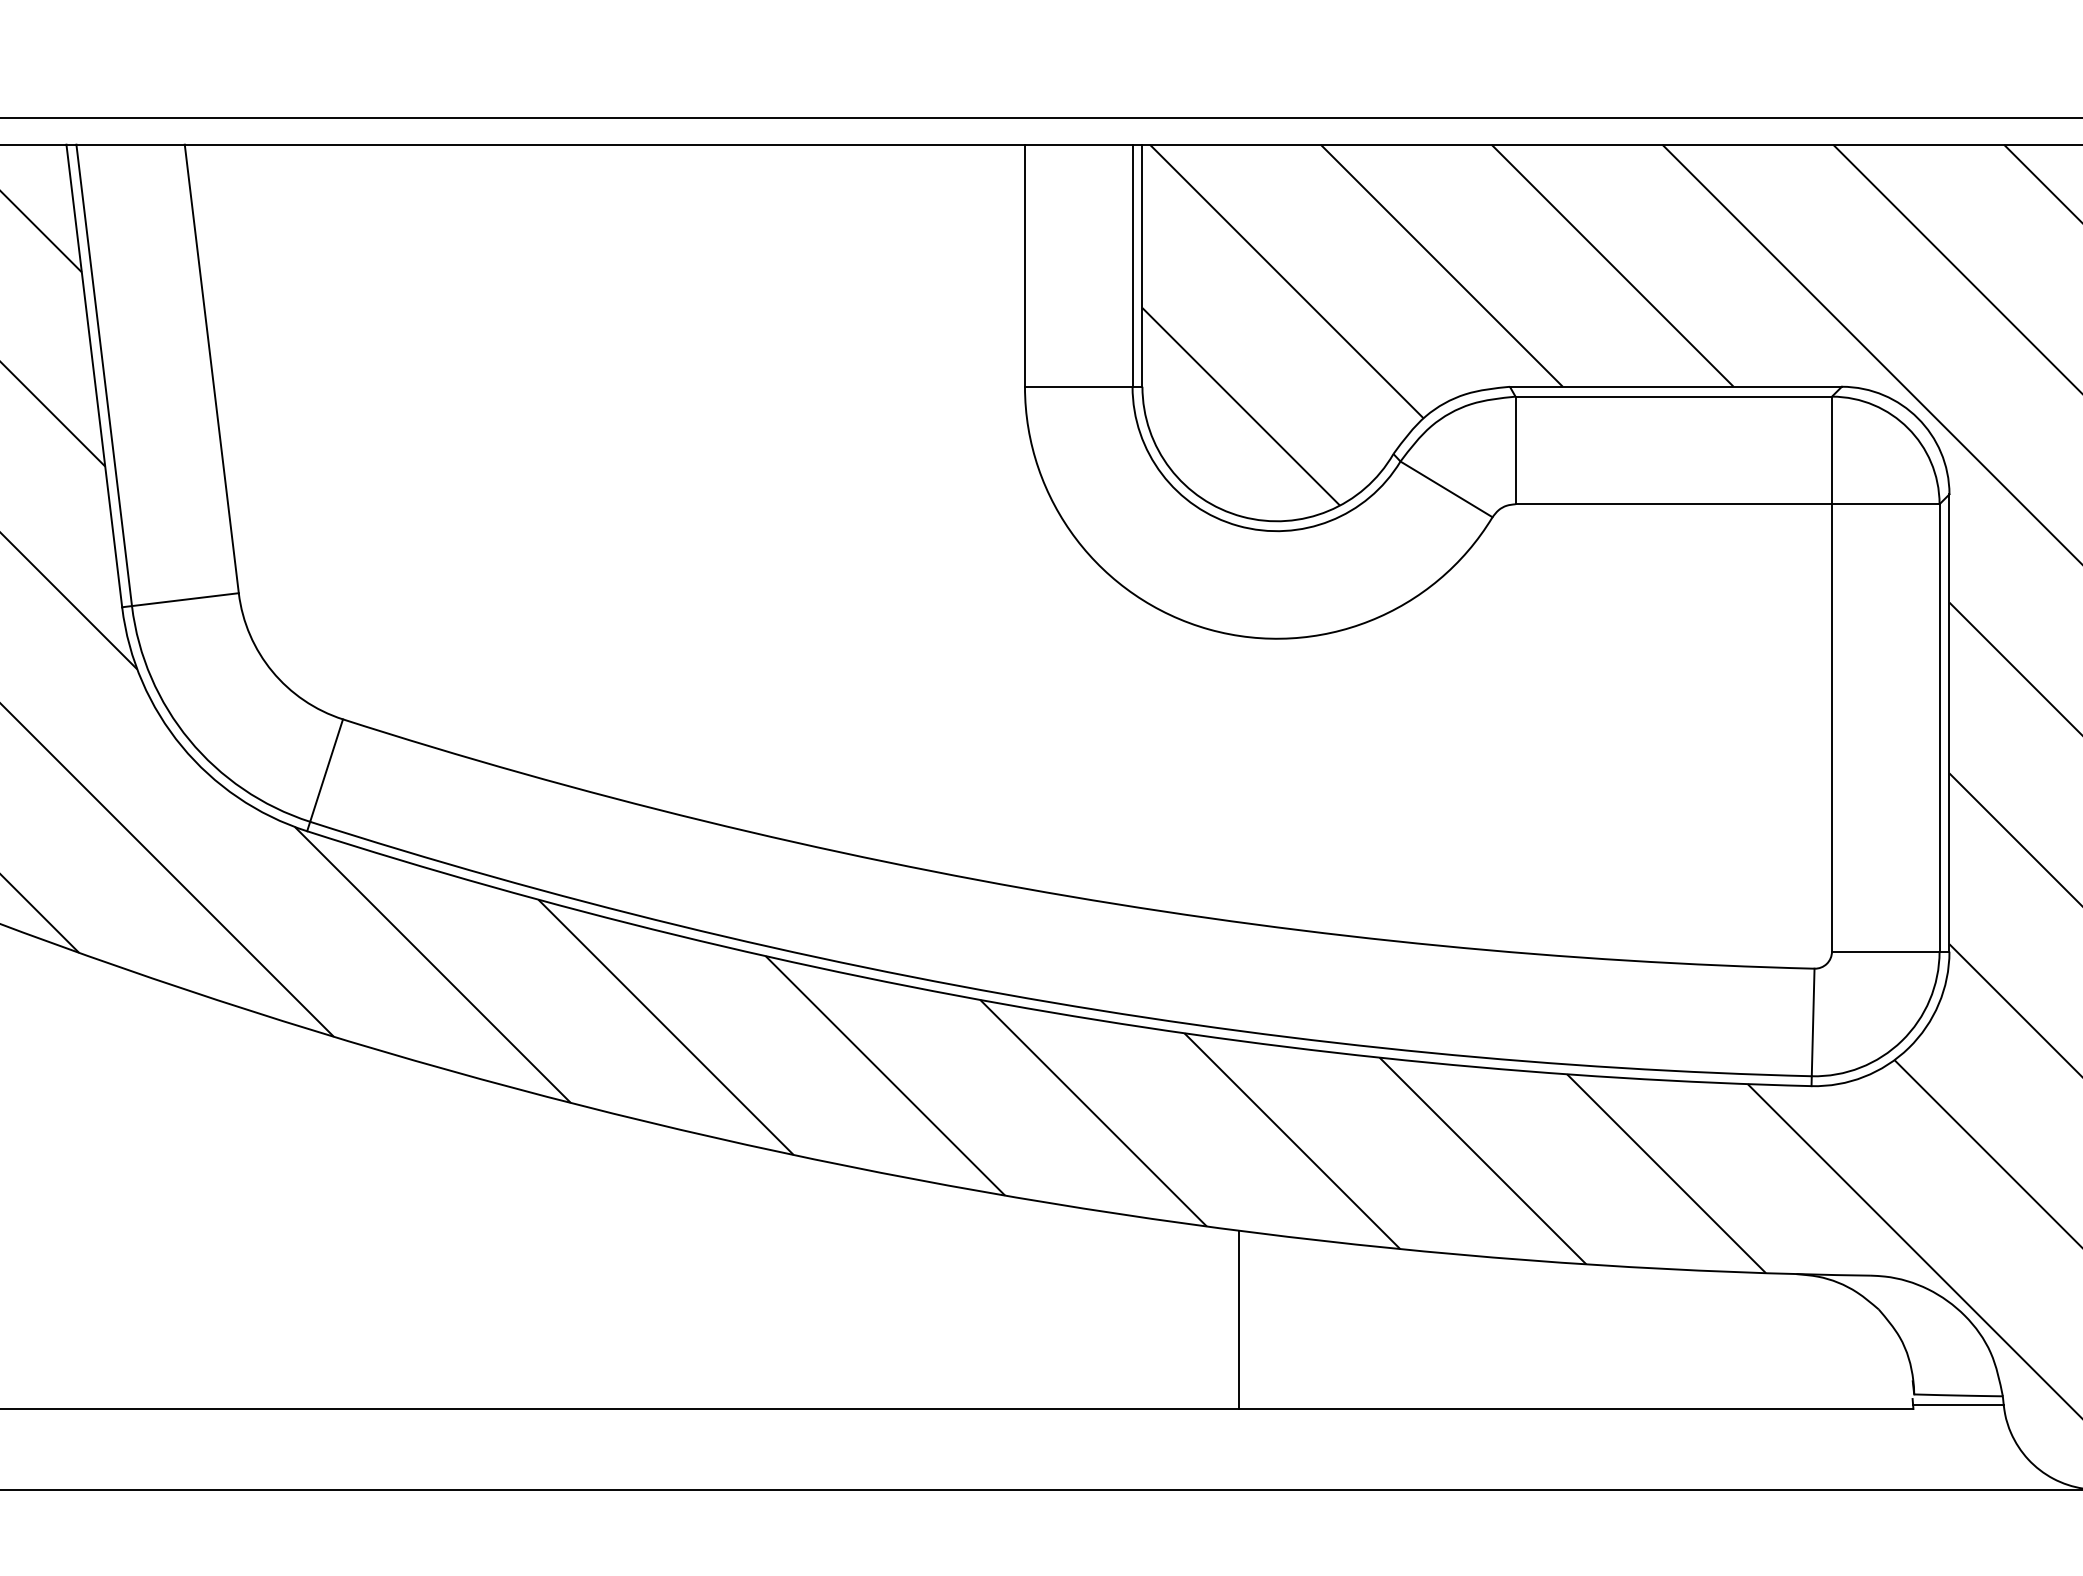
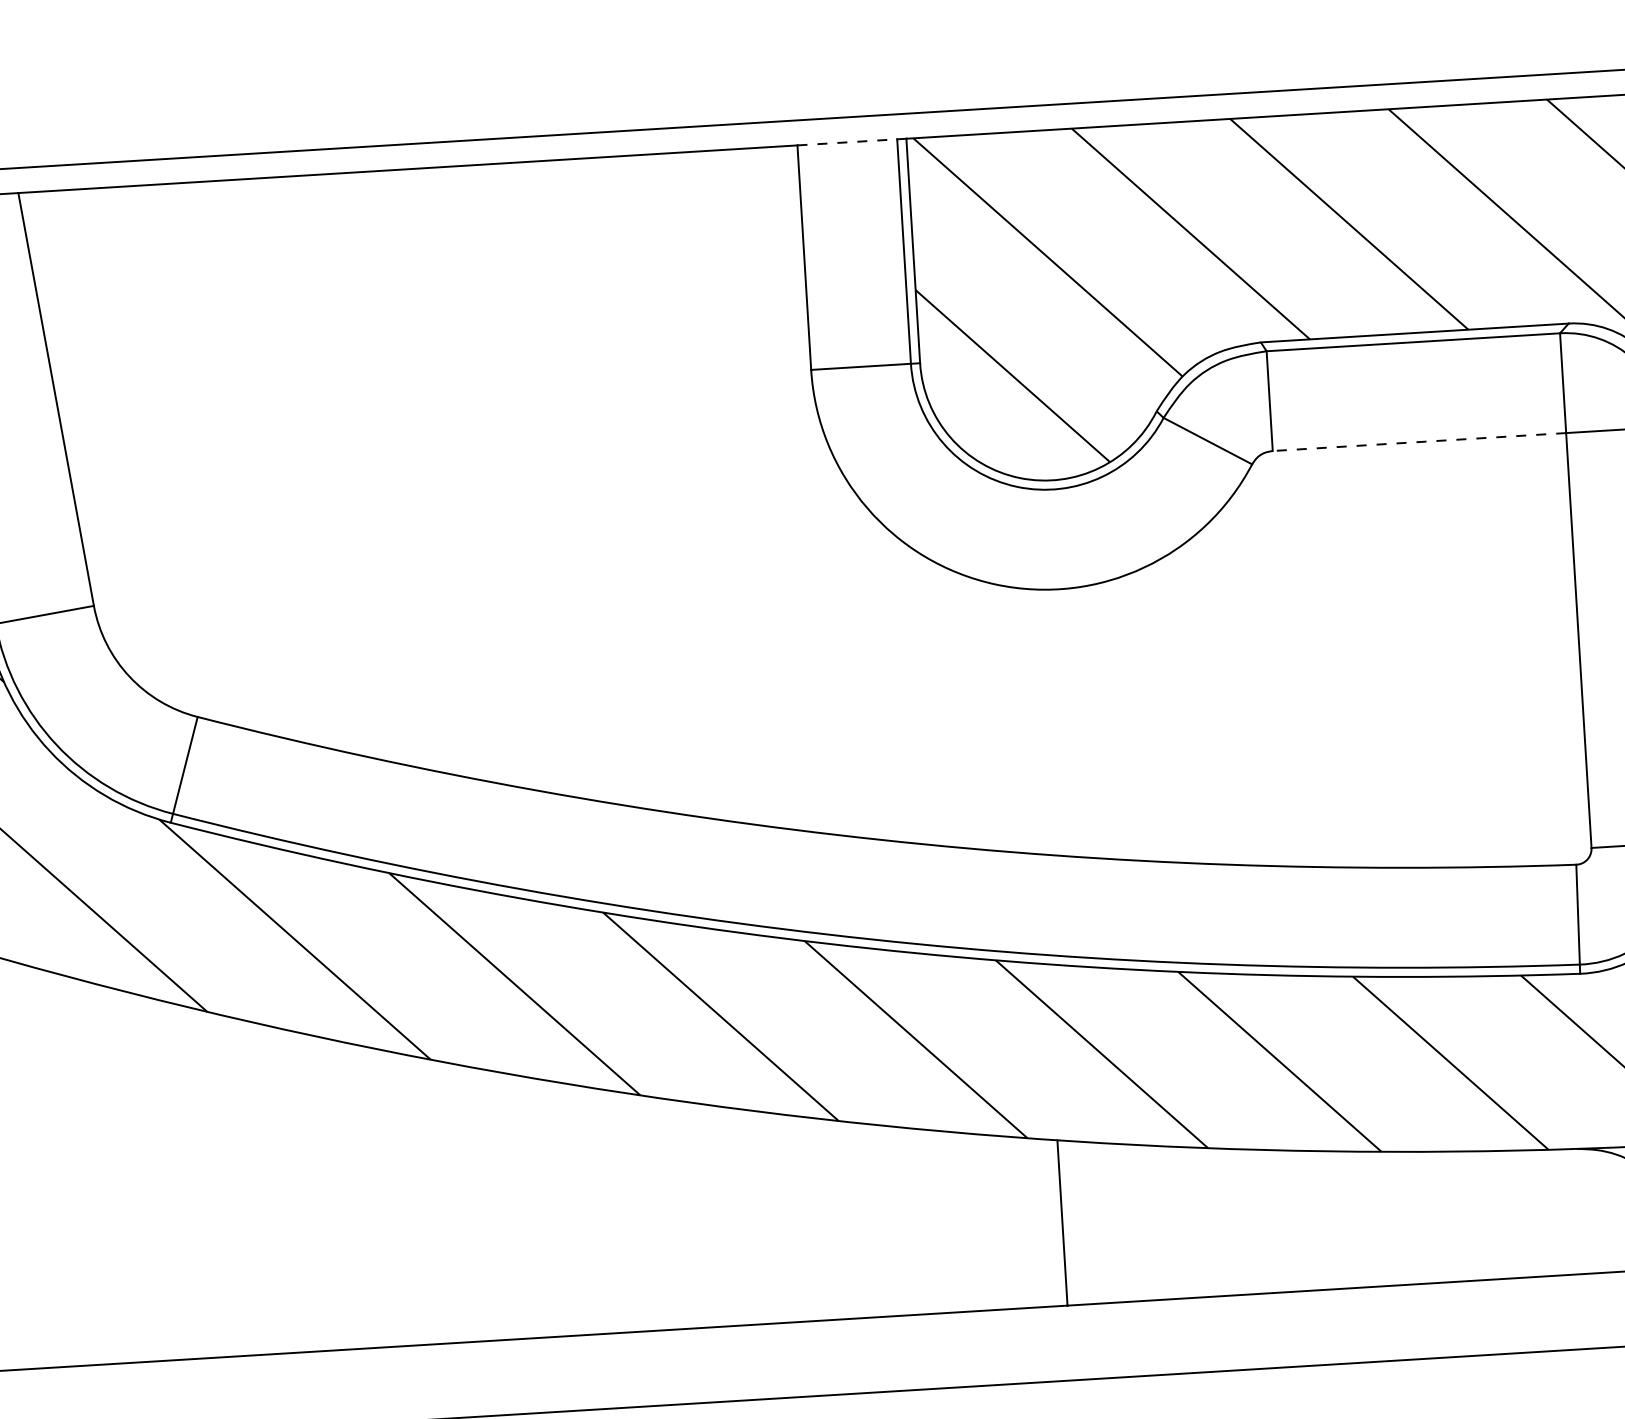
line: (1078, 144) -> (847, 142), solid -> dashed
line: (1673, 504) -> (1419, 442), solid -> dashed

